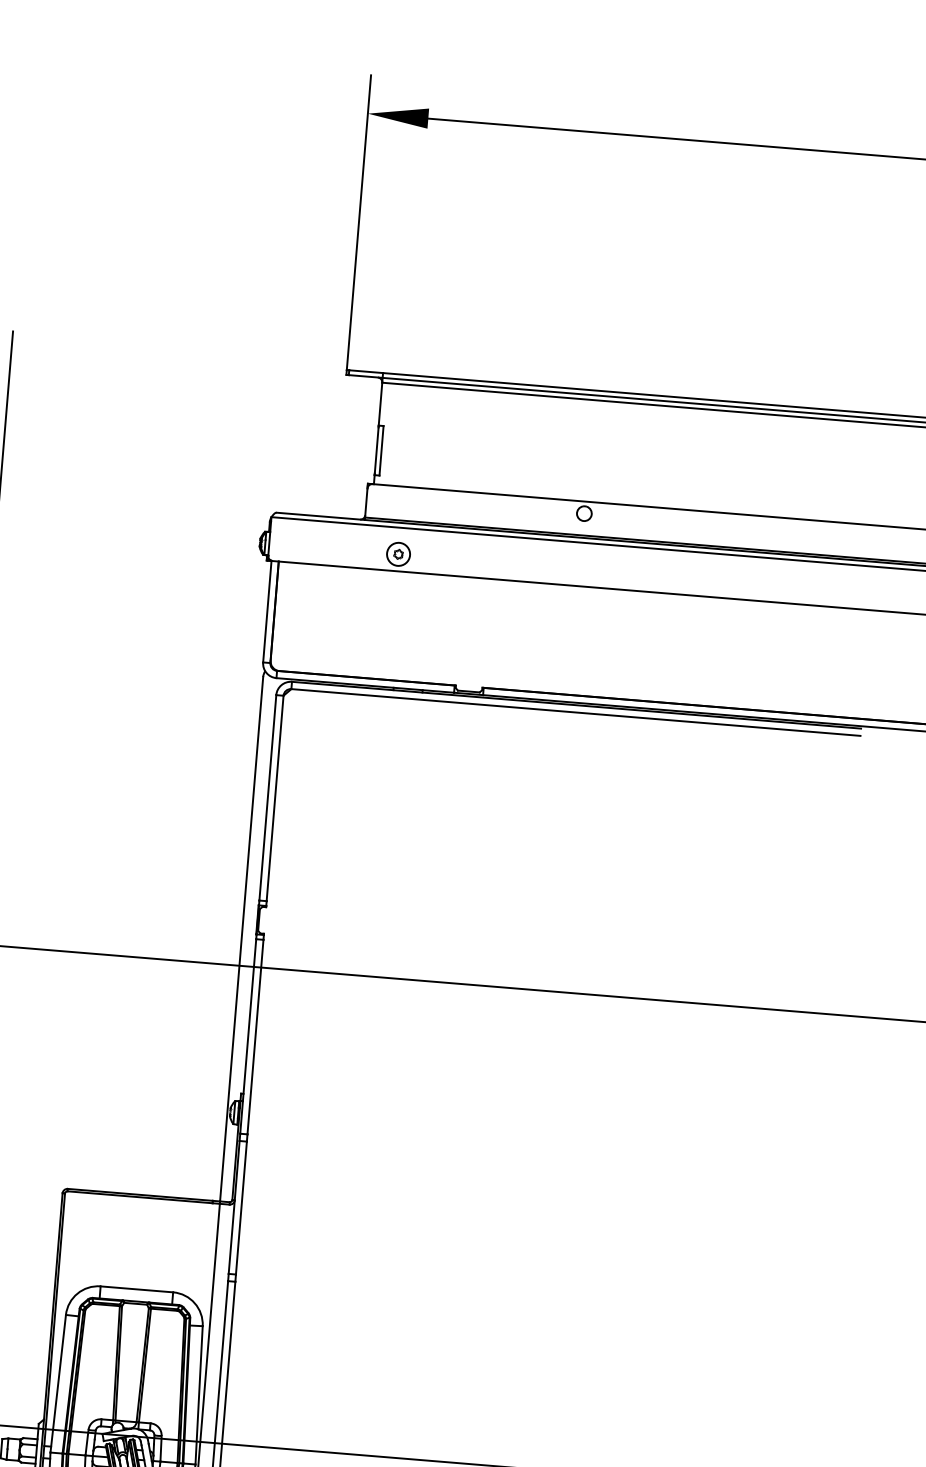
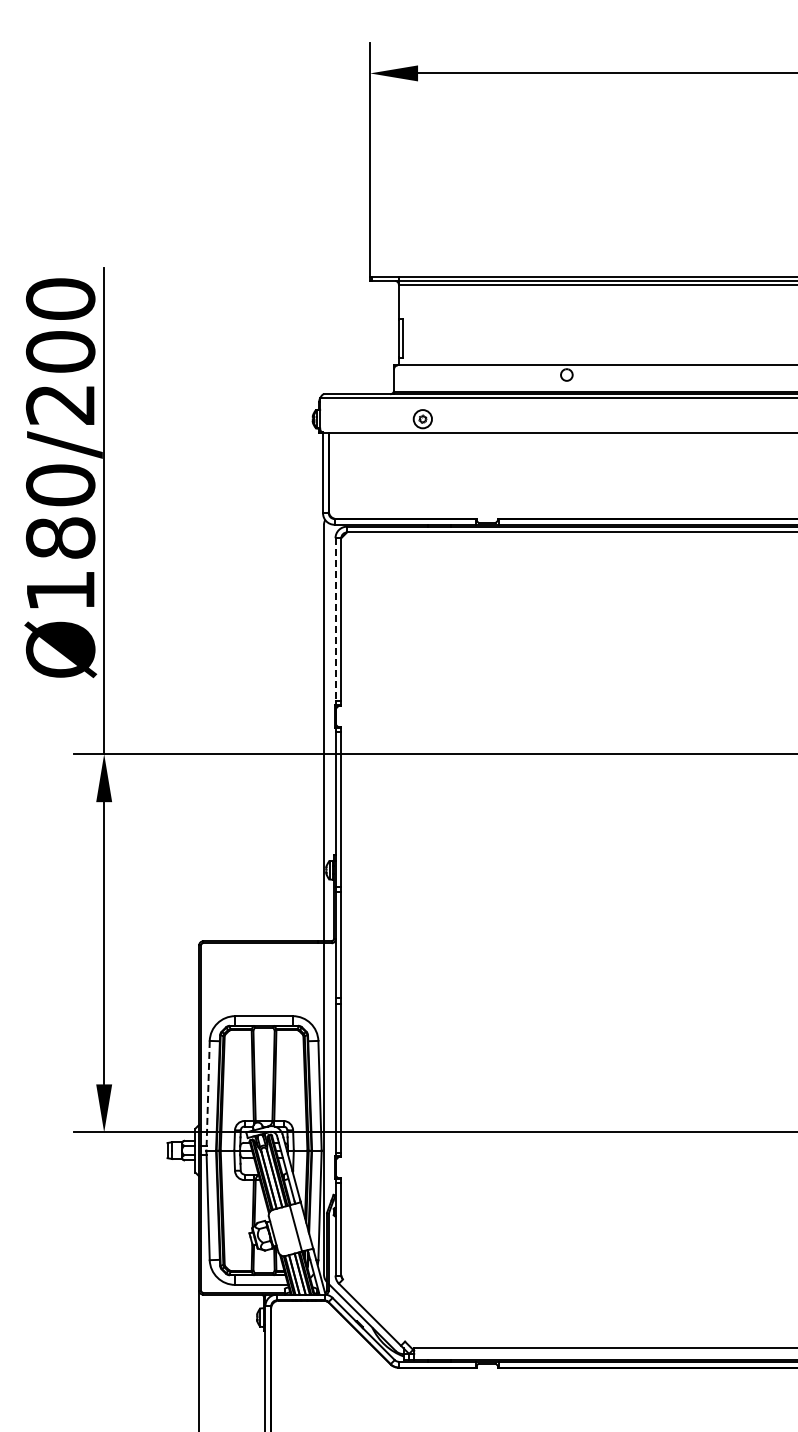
line: (267, 797) -> (335, 619), solid -> dashed
line: (58, 1383) -> (208, 1095), solid -> dashed

